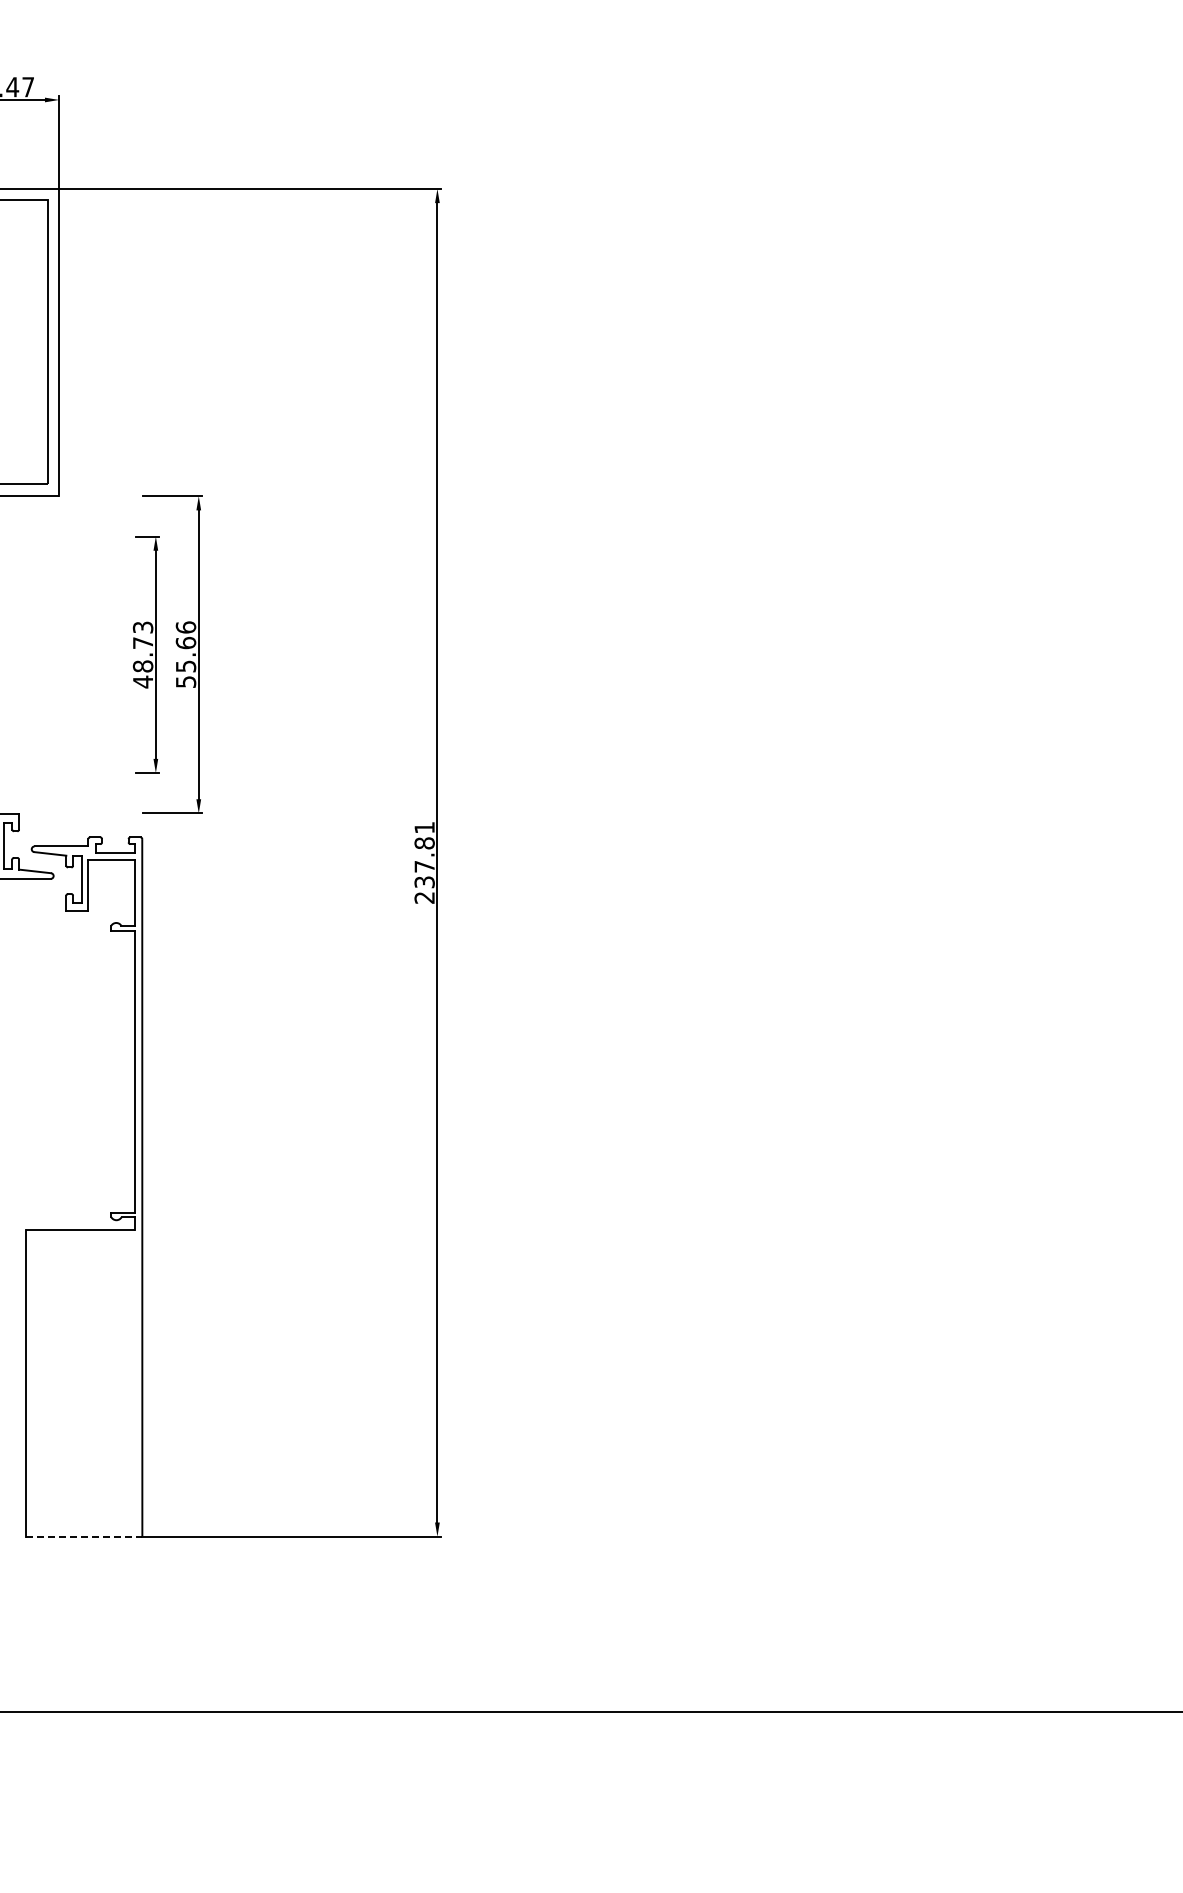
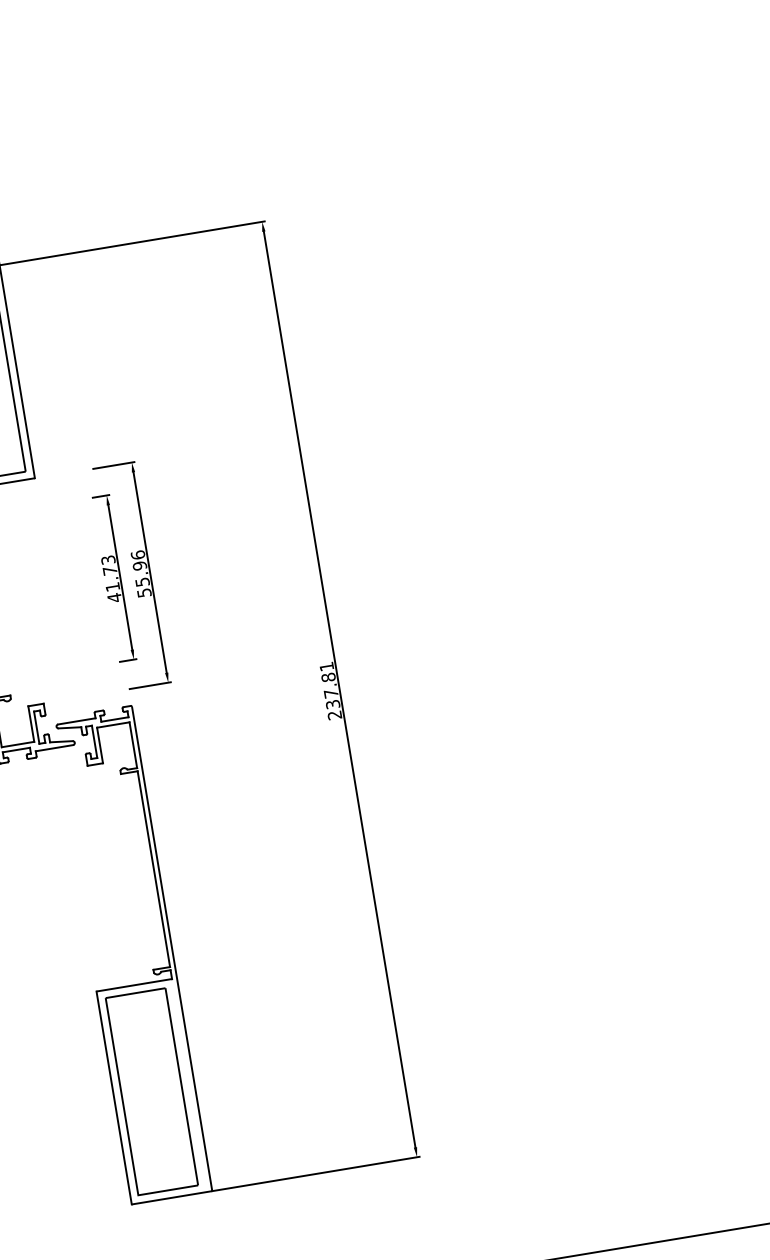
text: (185, 642) -> (139, 565), 55.66 -> 55.96
text: (142, 666) -> (112, 587), 48.73 -> 41.73
part: (80, 1382) -> (151, 1091), added
line: (84, 1536) -> (172, 1197), dashed -> solid

